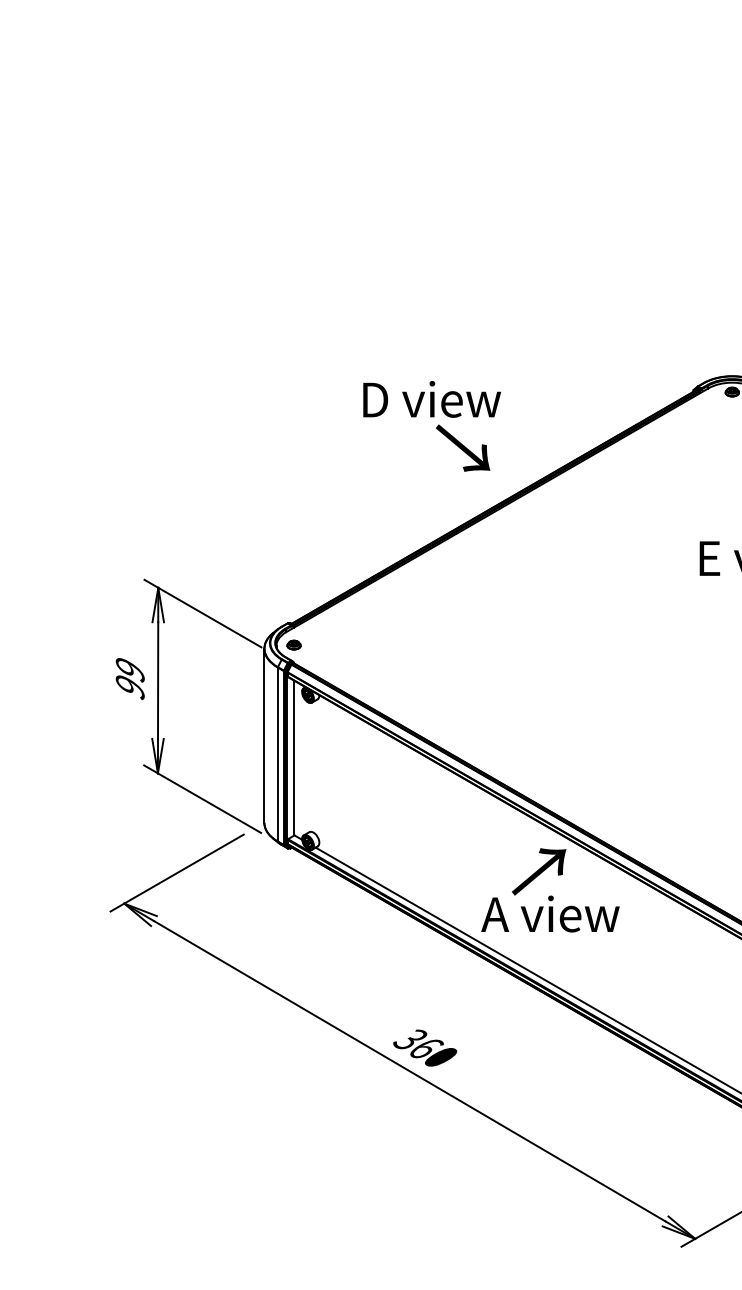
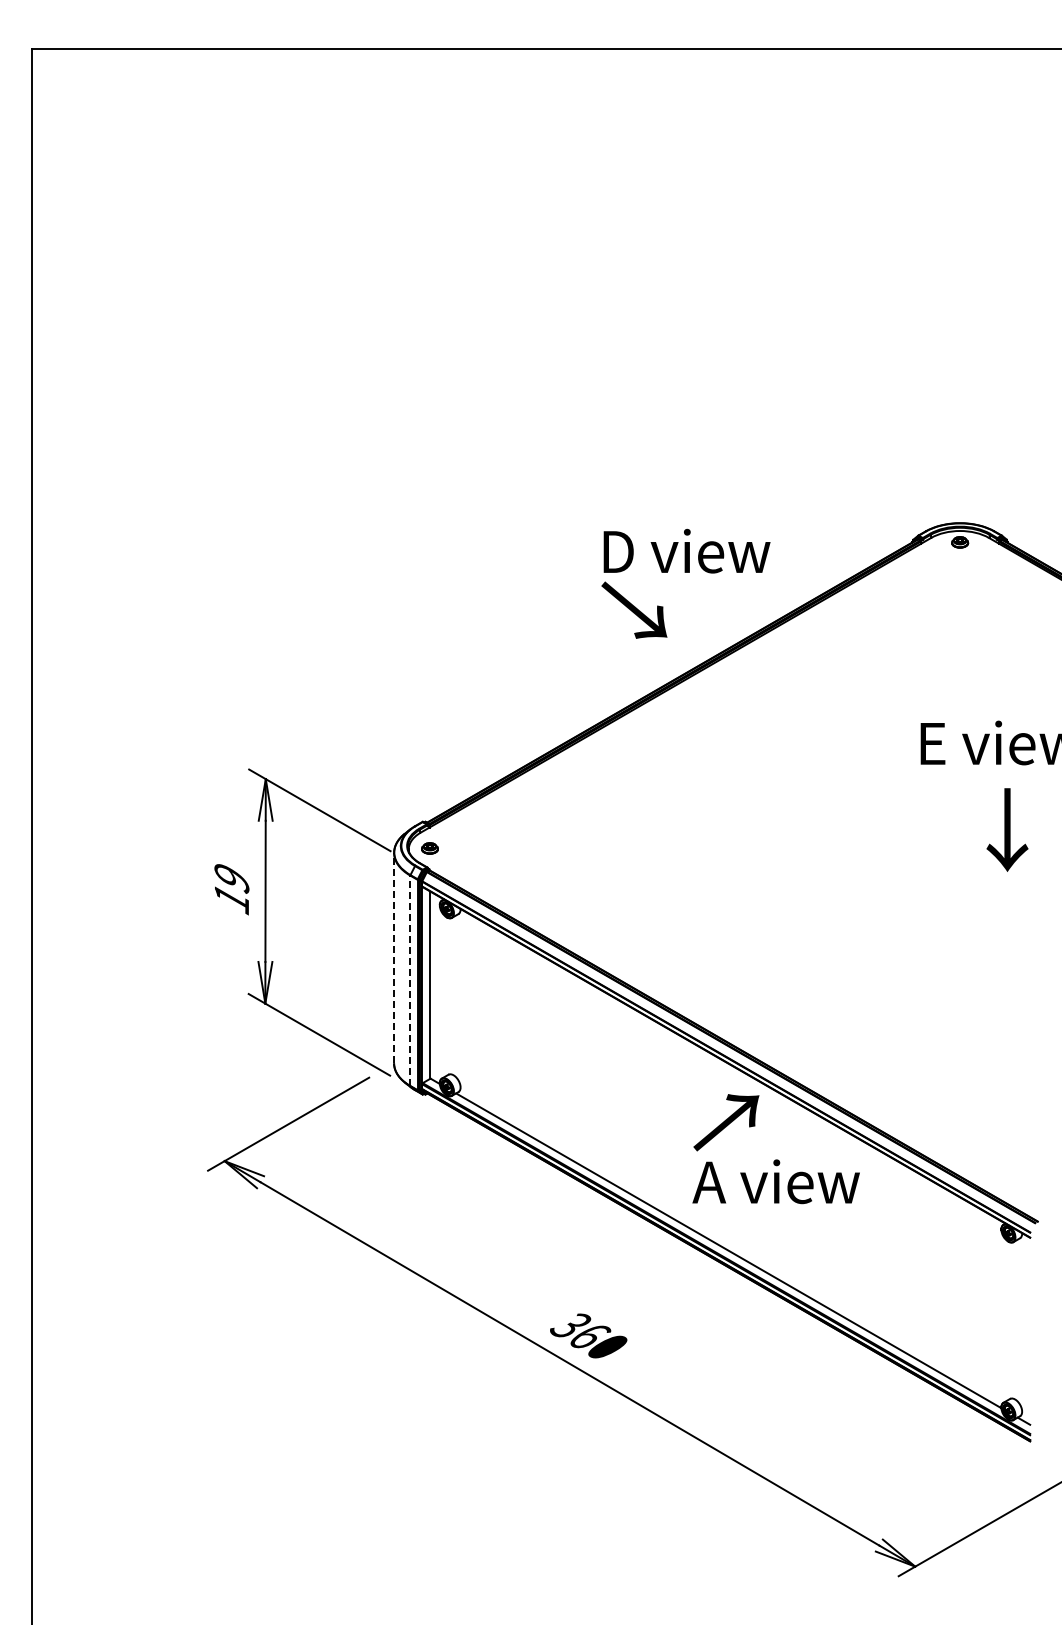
text: (431, 398) -> (686, 550), moved
text: (129, 688) -> (231, 900), 99 -> 19
line: (264, 735) -> (394, 957), solid -> dashed
line: (277, 754) -> (410, 980), solid -> dashed
text: (549, 913) -> (775, 1181), moved

